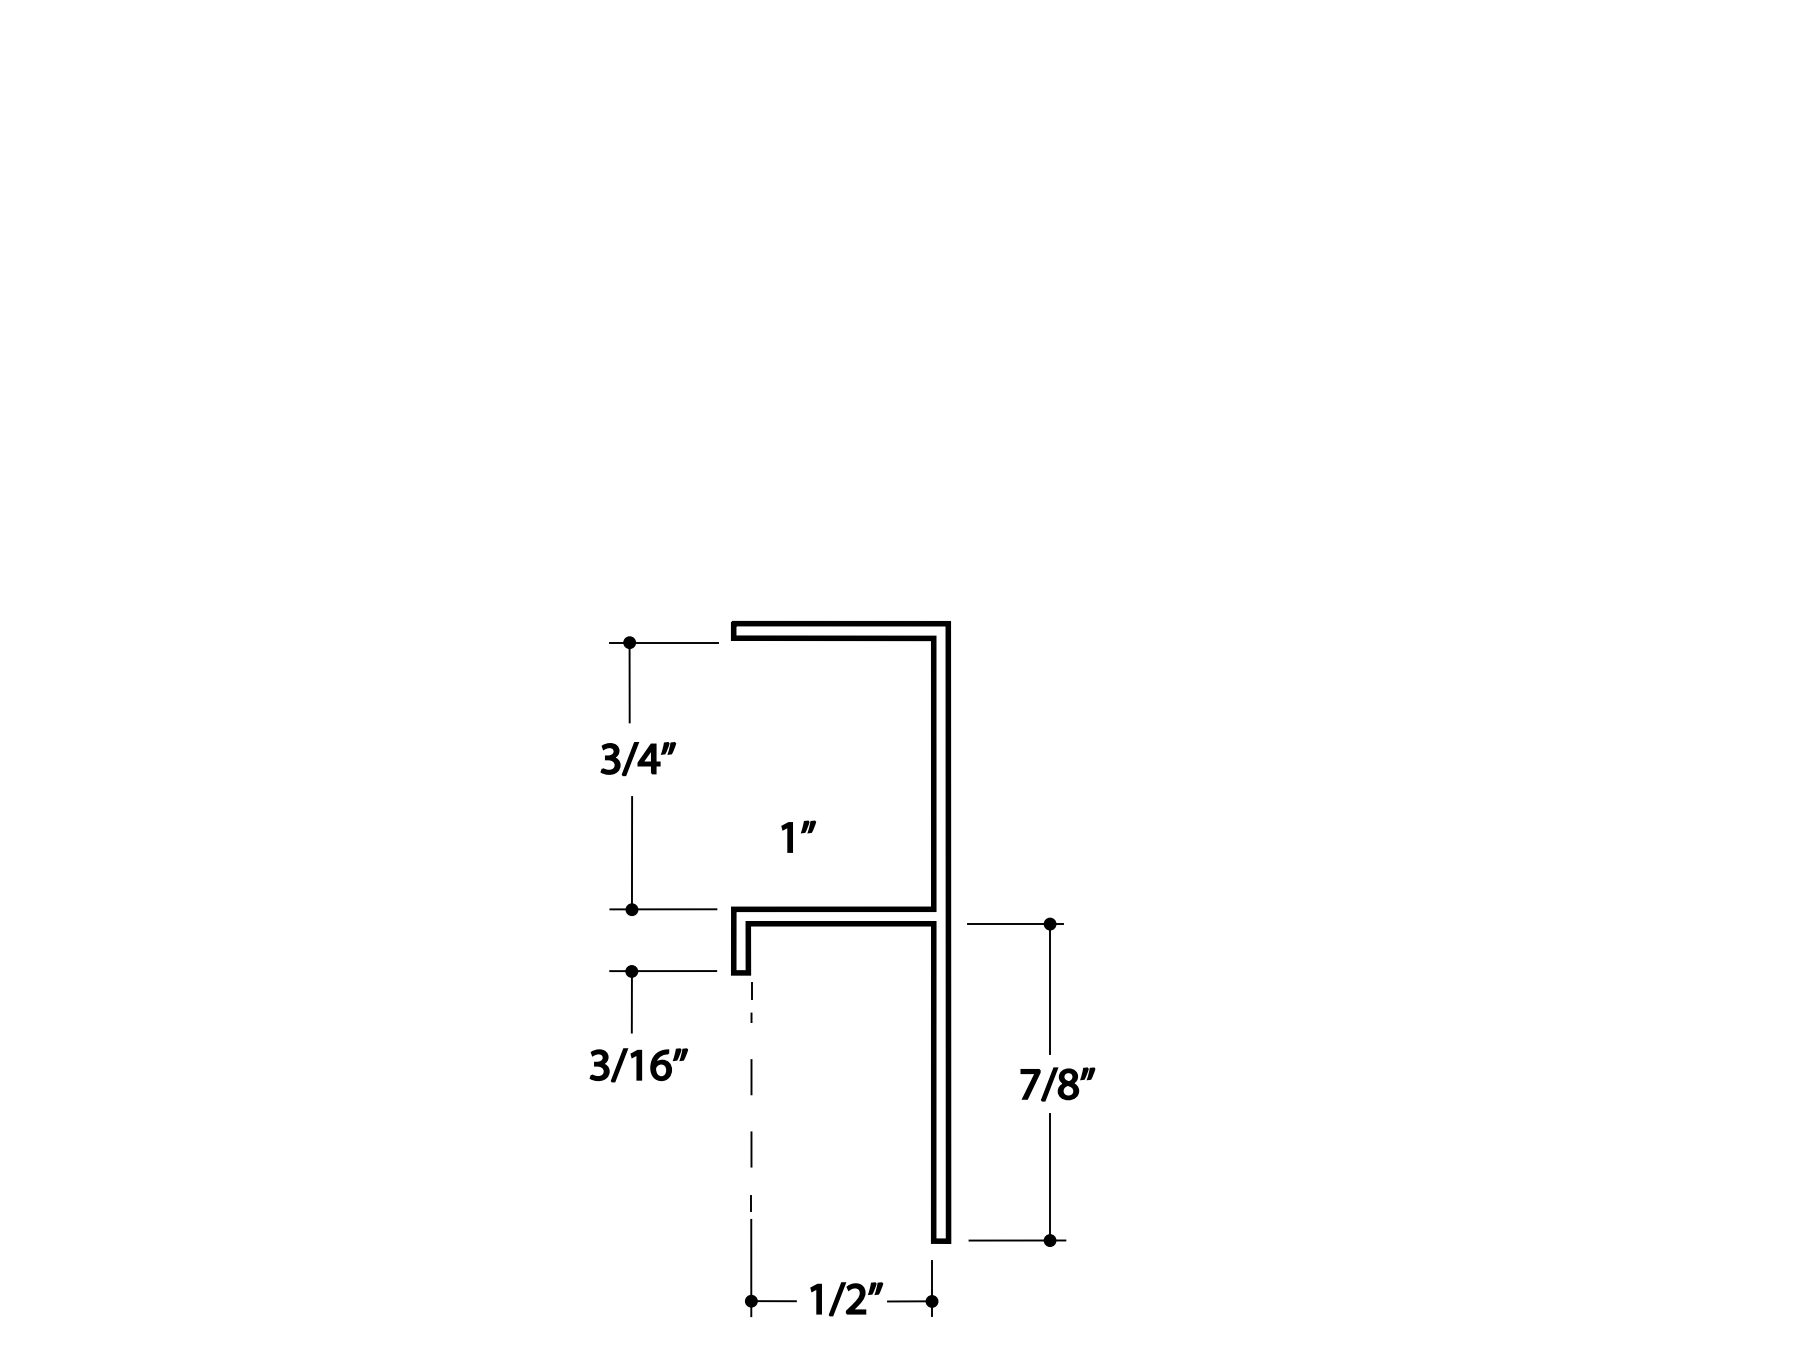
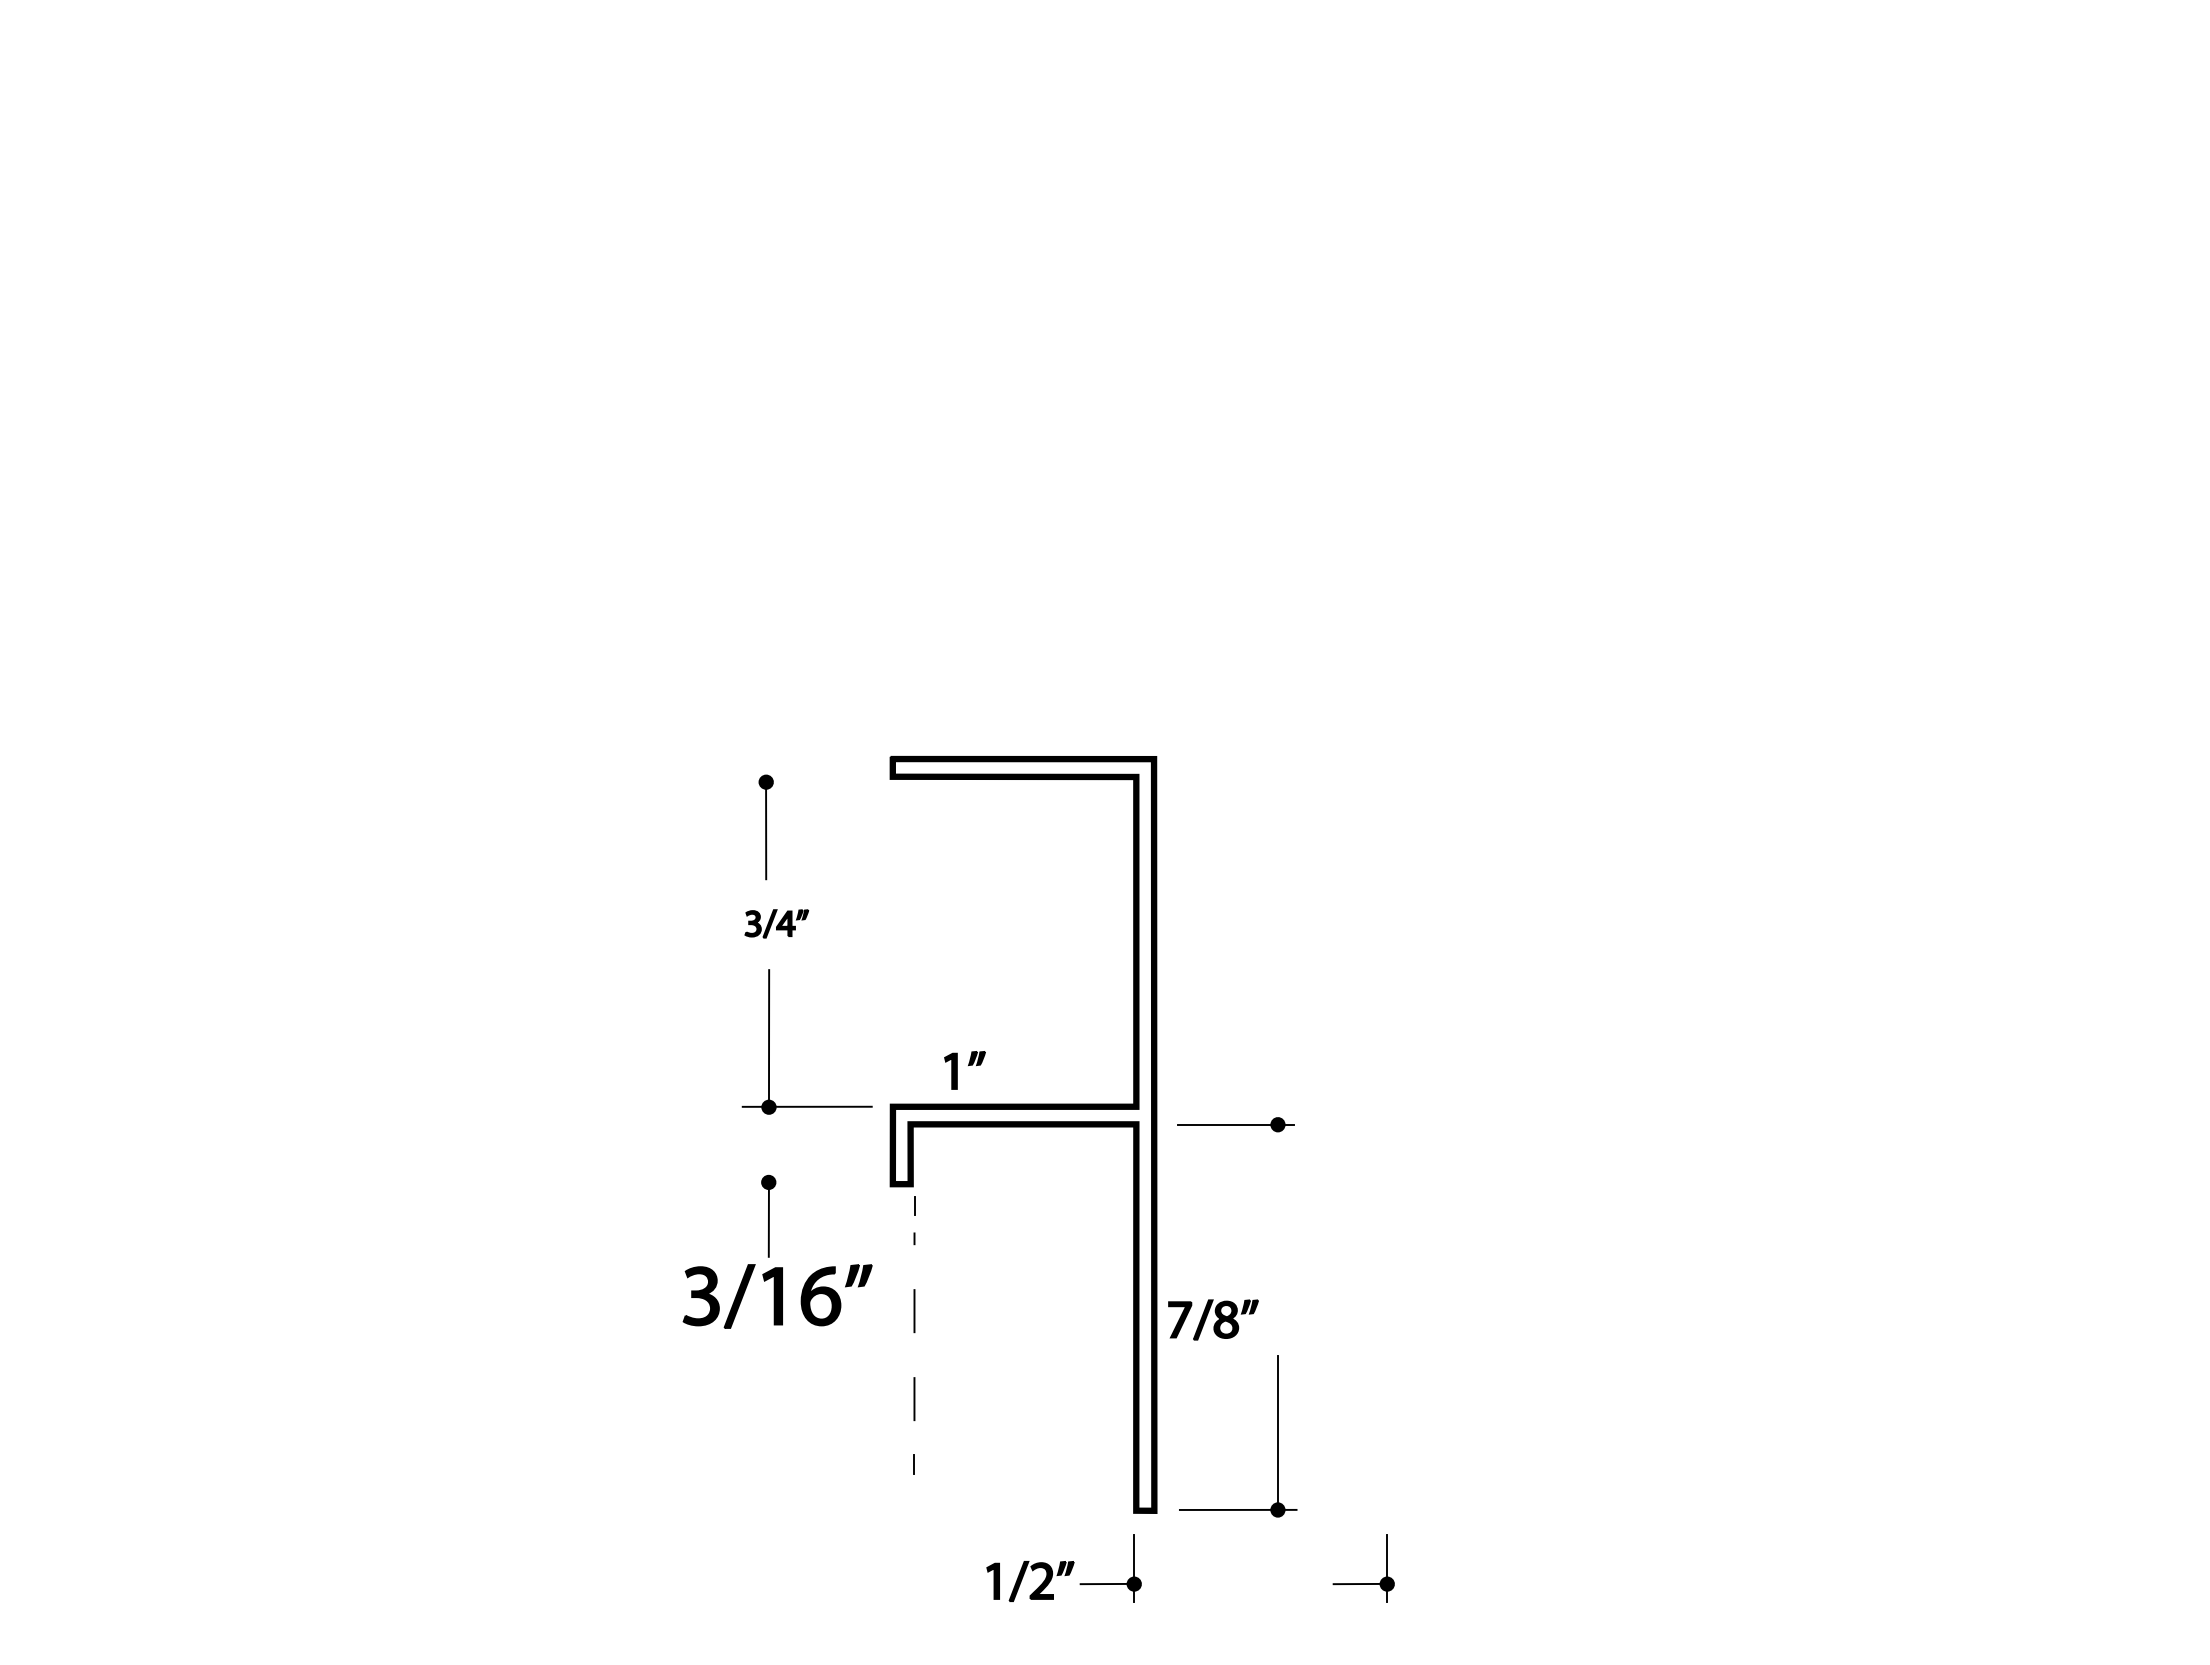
line: (663, 642) -> (807, 782), removed
part: (638, 758) -> (776, 923), size x0.7
part: (801, 832) -> (968, 1065), moved
line: (662, 970) -> (806, 1181), removed
line: (1049, 990) -> (1277, 1205), removed
part: (638, 1065) -> (776, 1296), size x1.6
part: (1057, 1084) -> (1213, 1319), moved
part: (752, 1267) -> (915, 1542), removed
part: (1120, 1300) -> (1363, 1583), added

